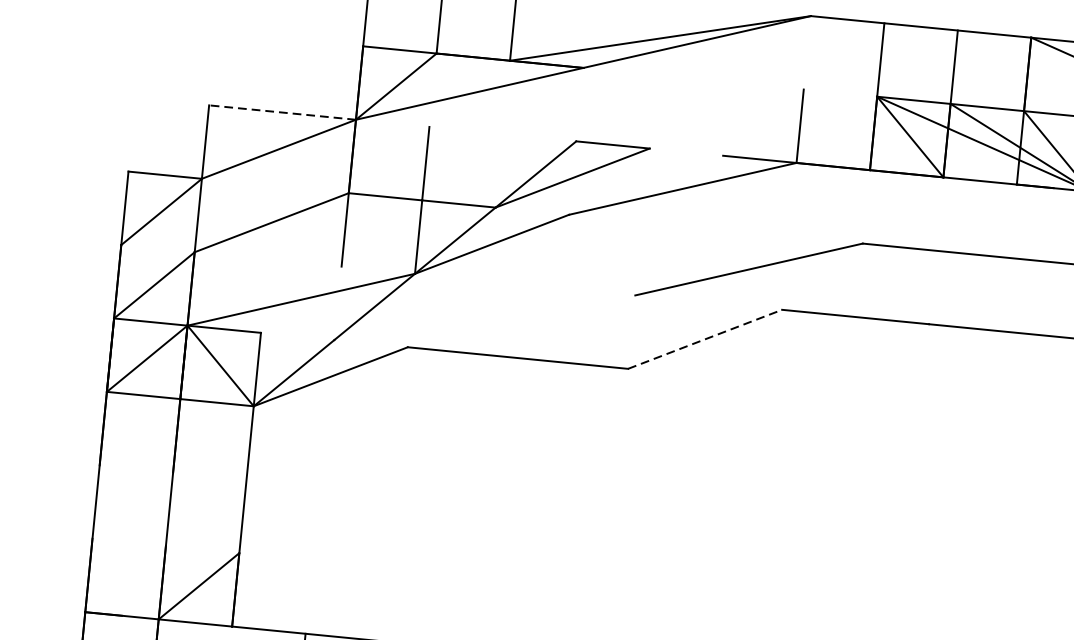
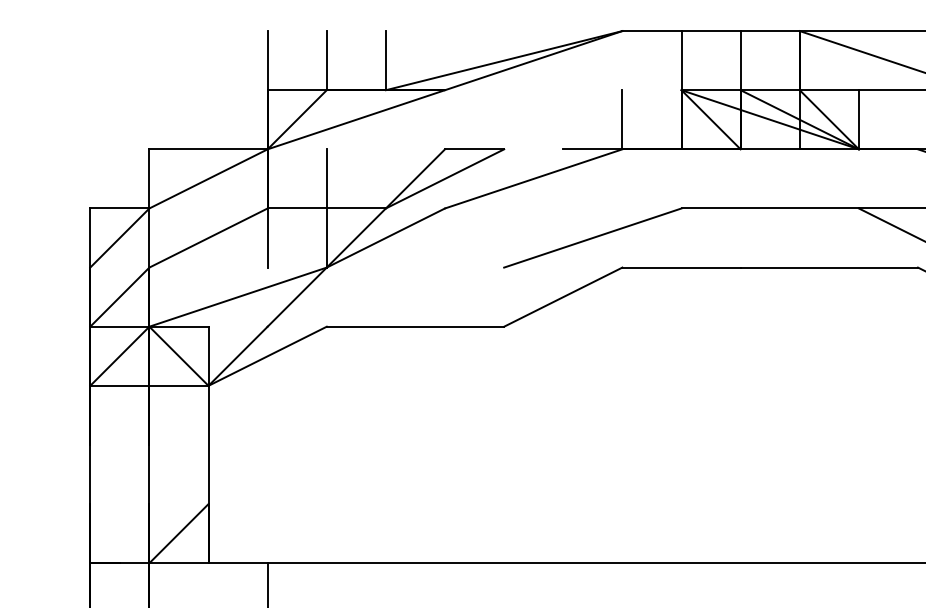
line: (282, 112) -> (208, 149), dashed -> solid
line: (705, 338) -> (563, 296), dashed -> solid

